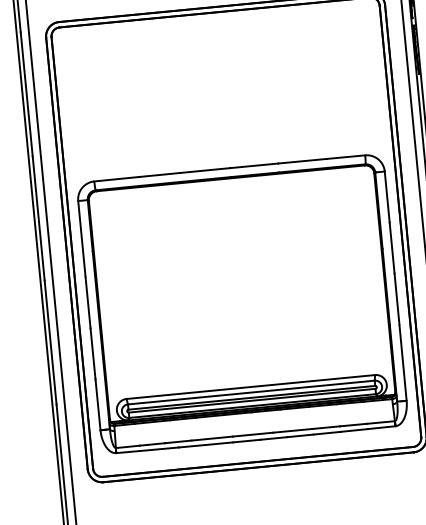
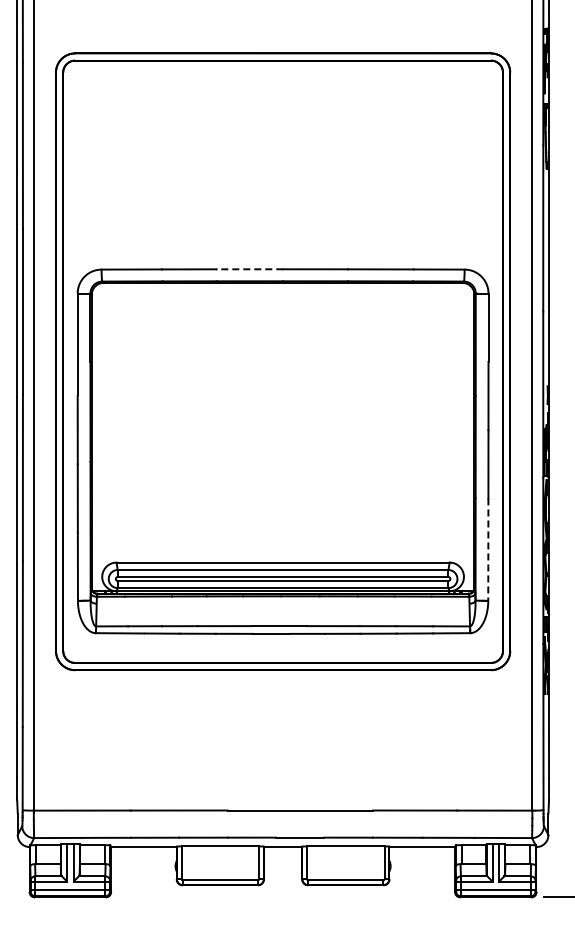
line: (204, 170) -> (249, 269), solid -> dashed
line: (403, 363) -> (488, 550), solid -> dashed

